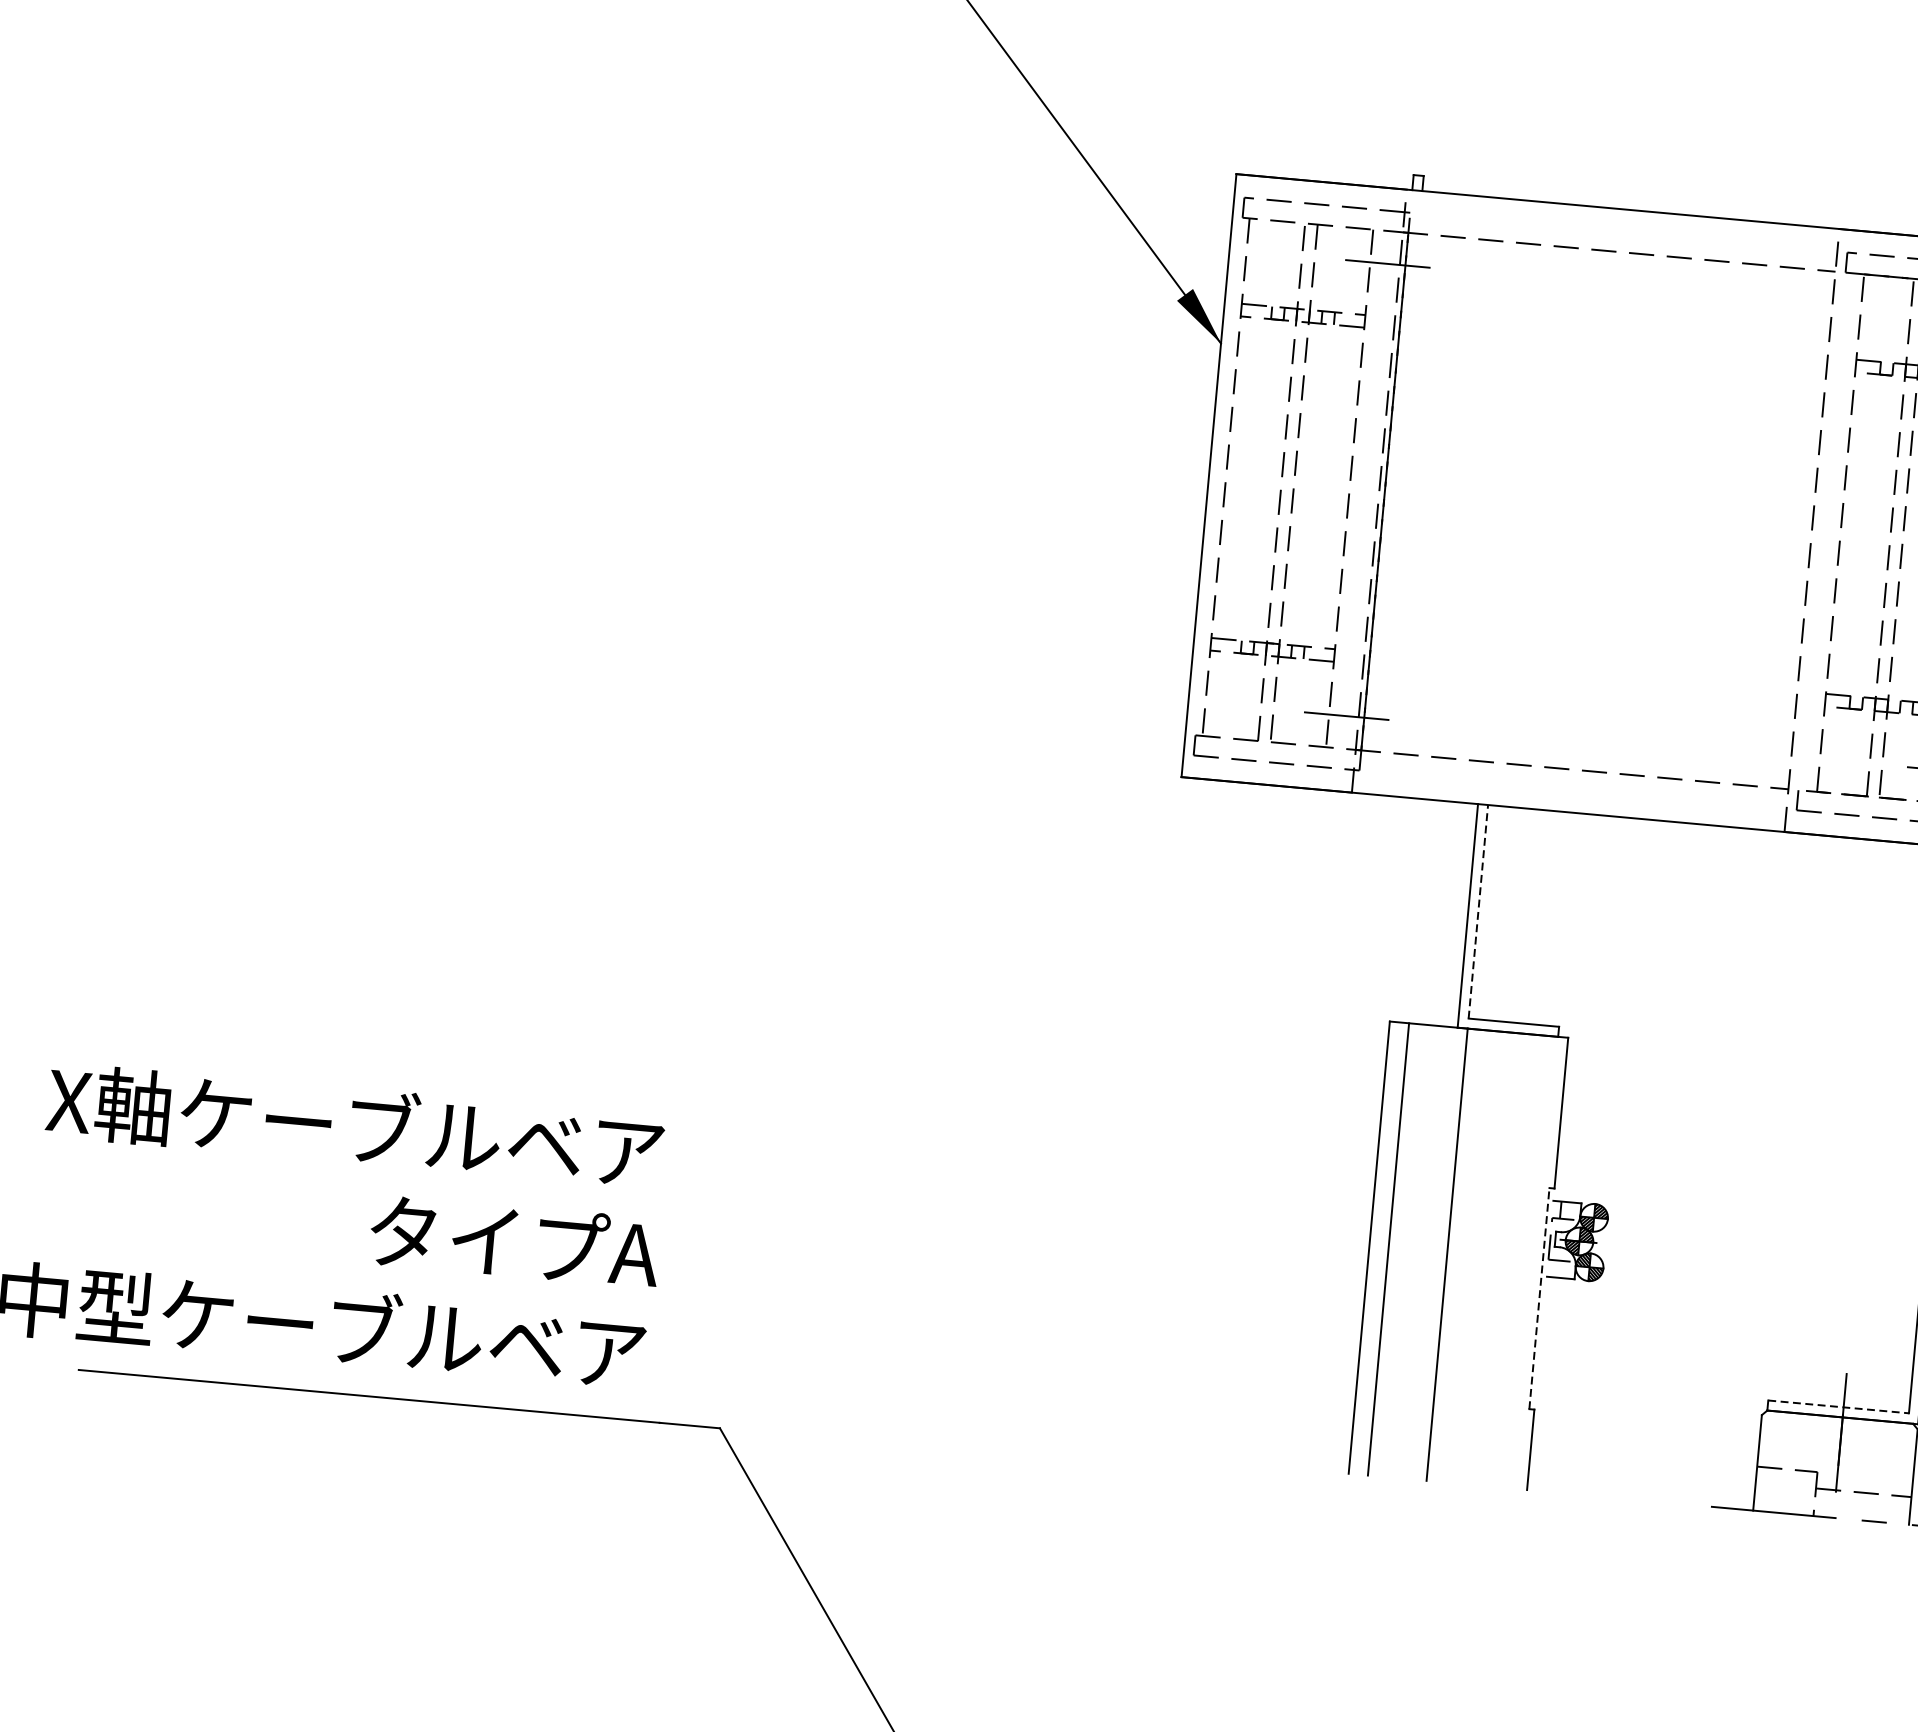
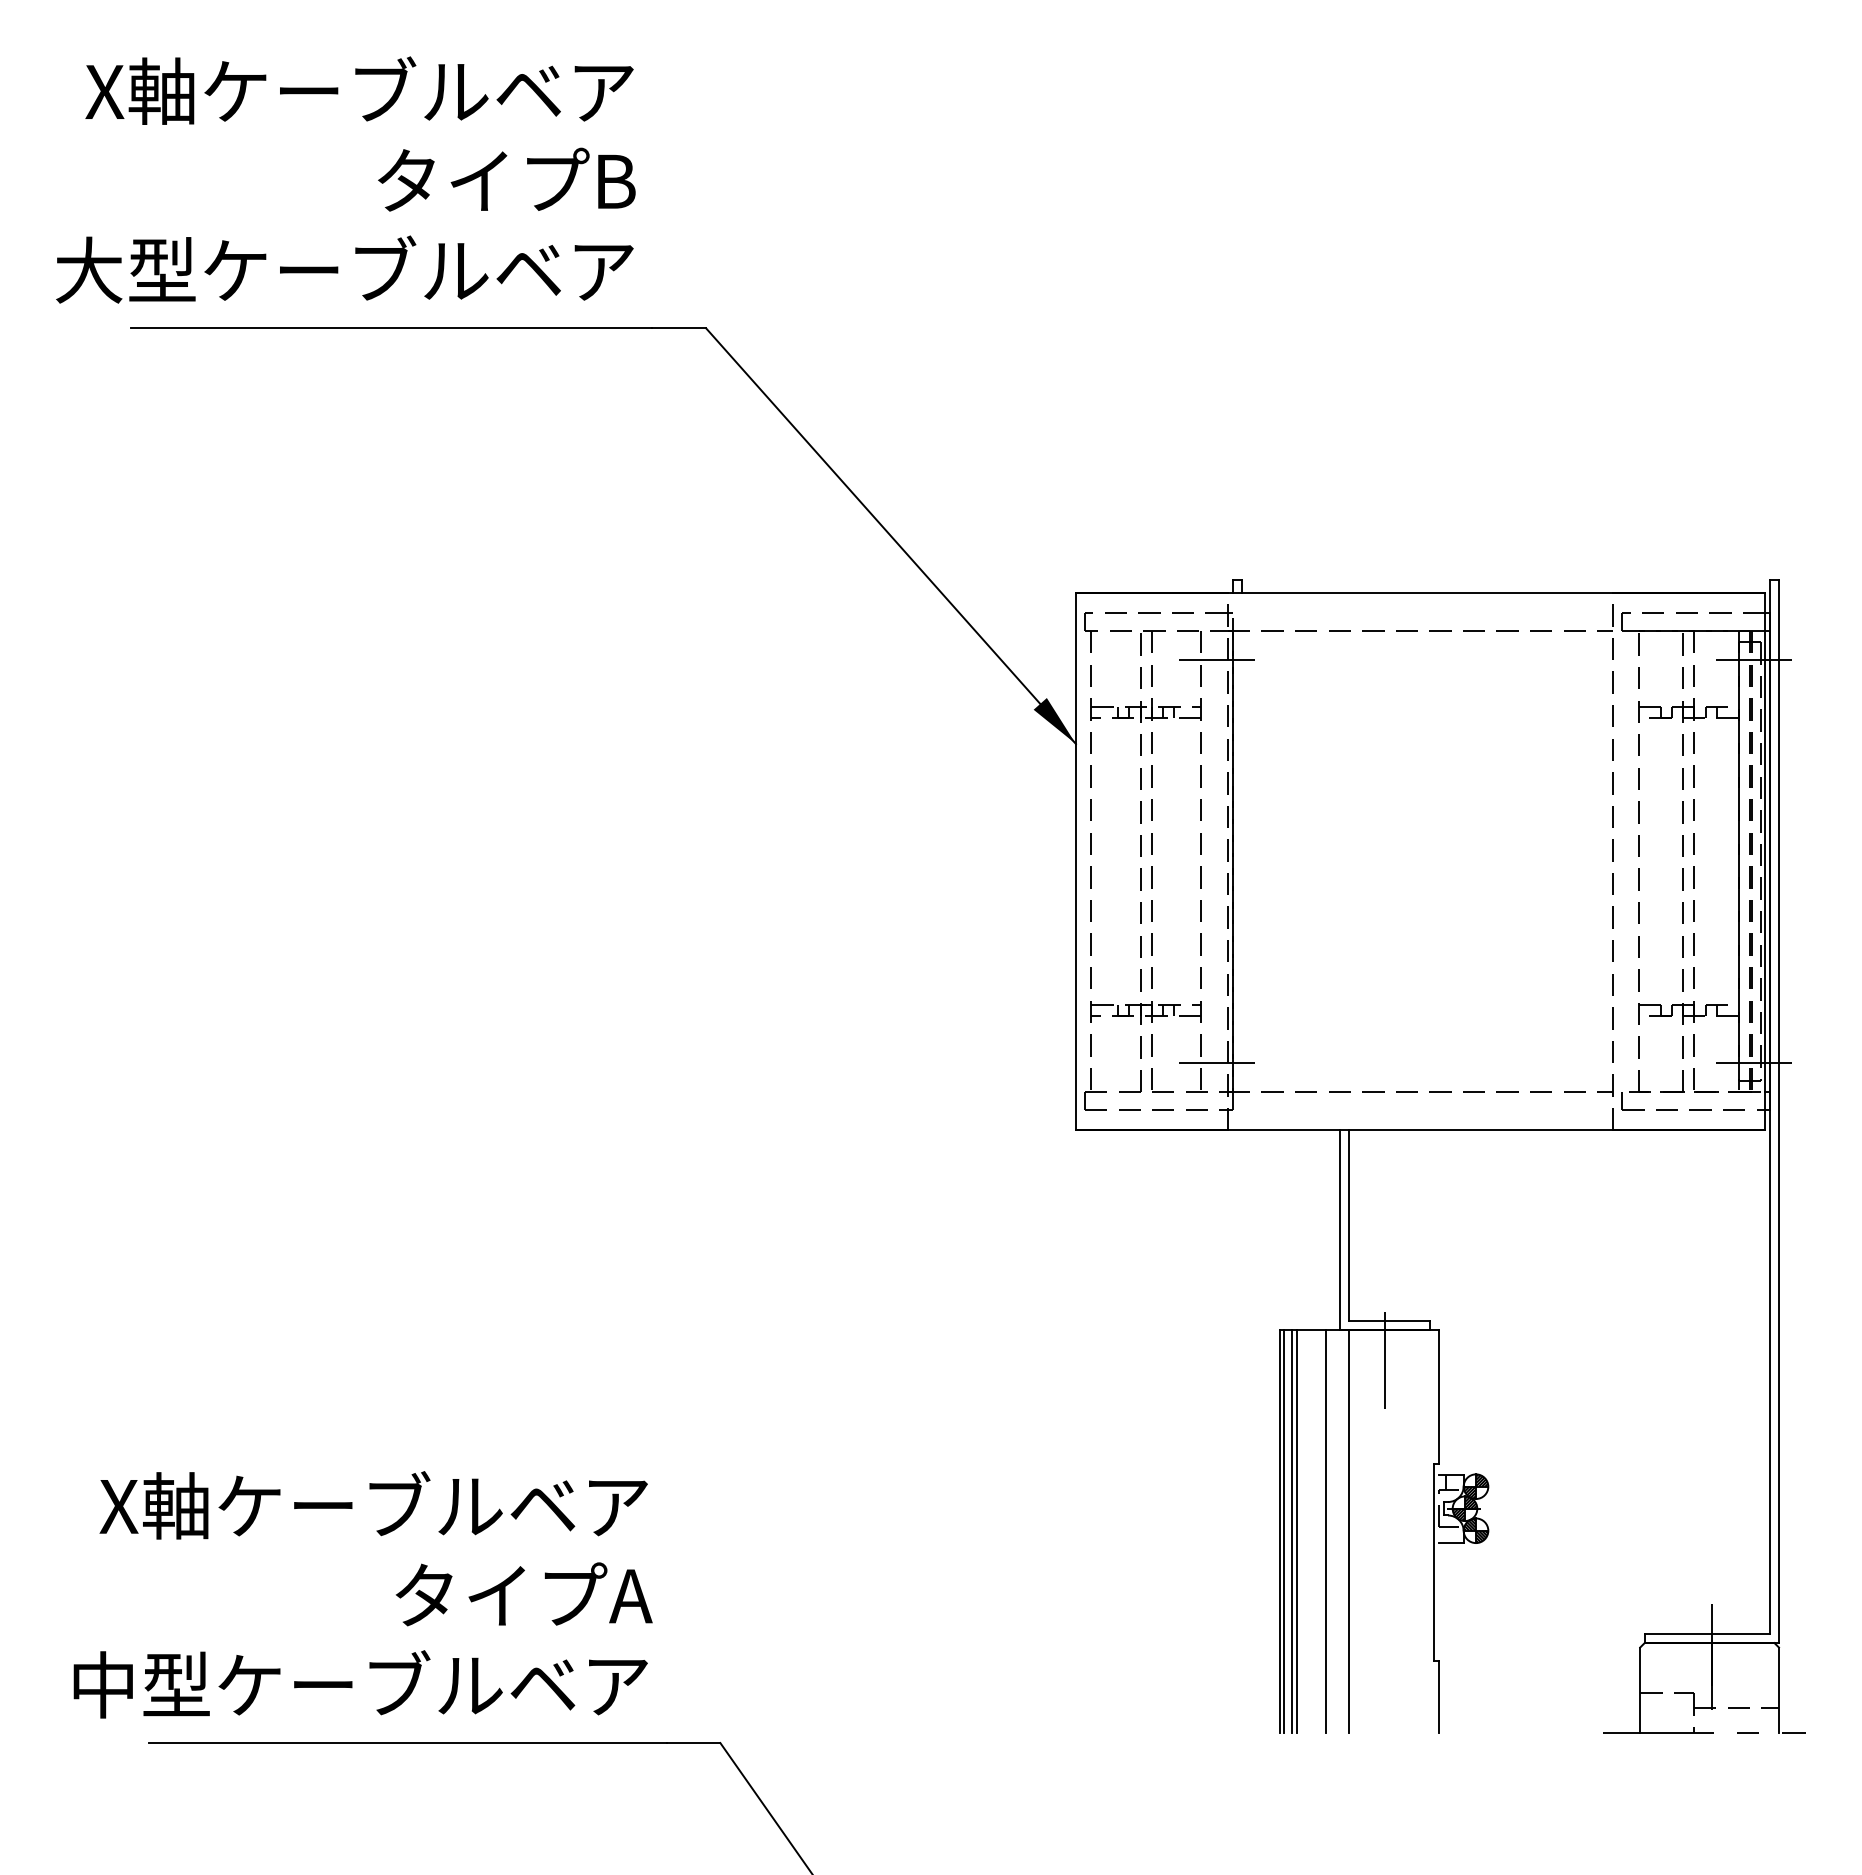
line: (1478, 911) -> (1349, 1225), dashed -> solid
line: (1504, 1066) -> (1384, 1360), added
line: (1374, 1247) -> (1284, 1530), added
line: (1382, 1248) -> (1291, 1530), added
line: (1420, 1251) -> (1325, 1530), added
line: (1539, 1298) -> (1434, 1562), dashed -> solid
line: (1838, 1407) -> (1707, 1634), dashed -> solid

